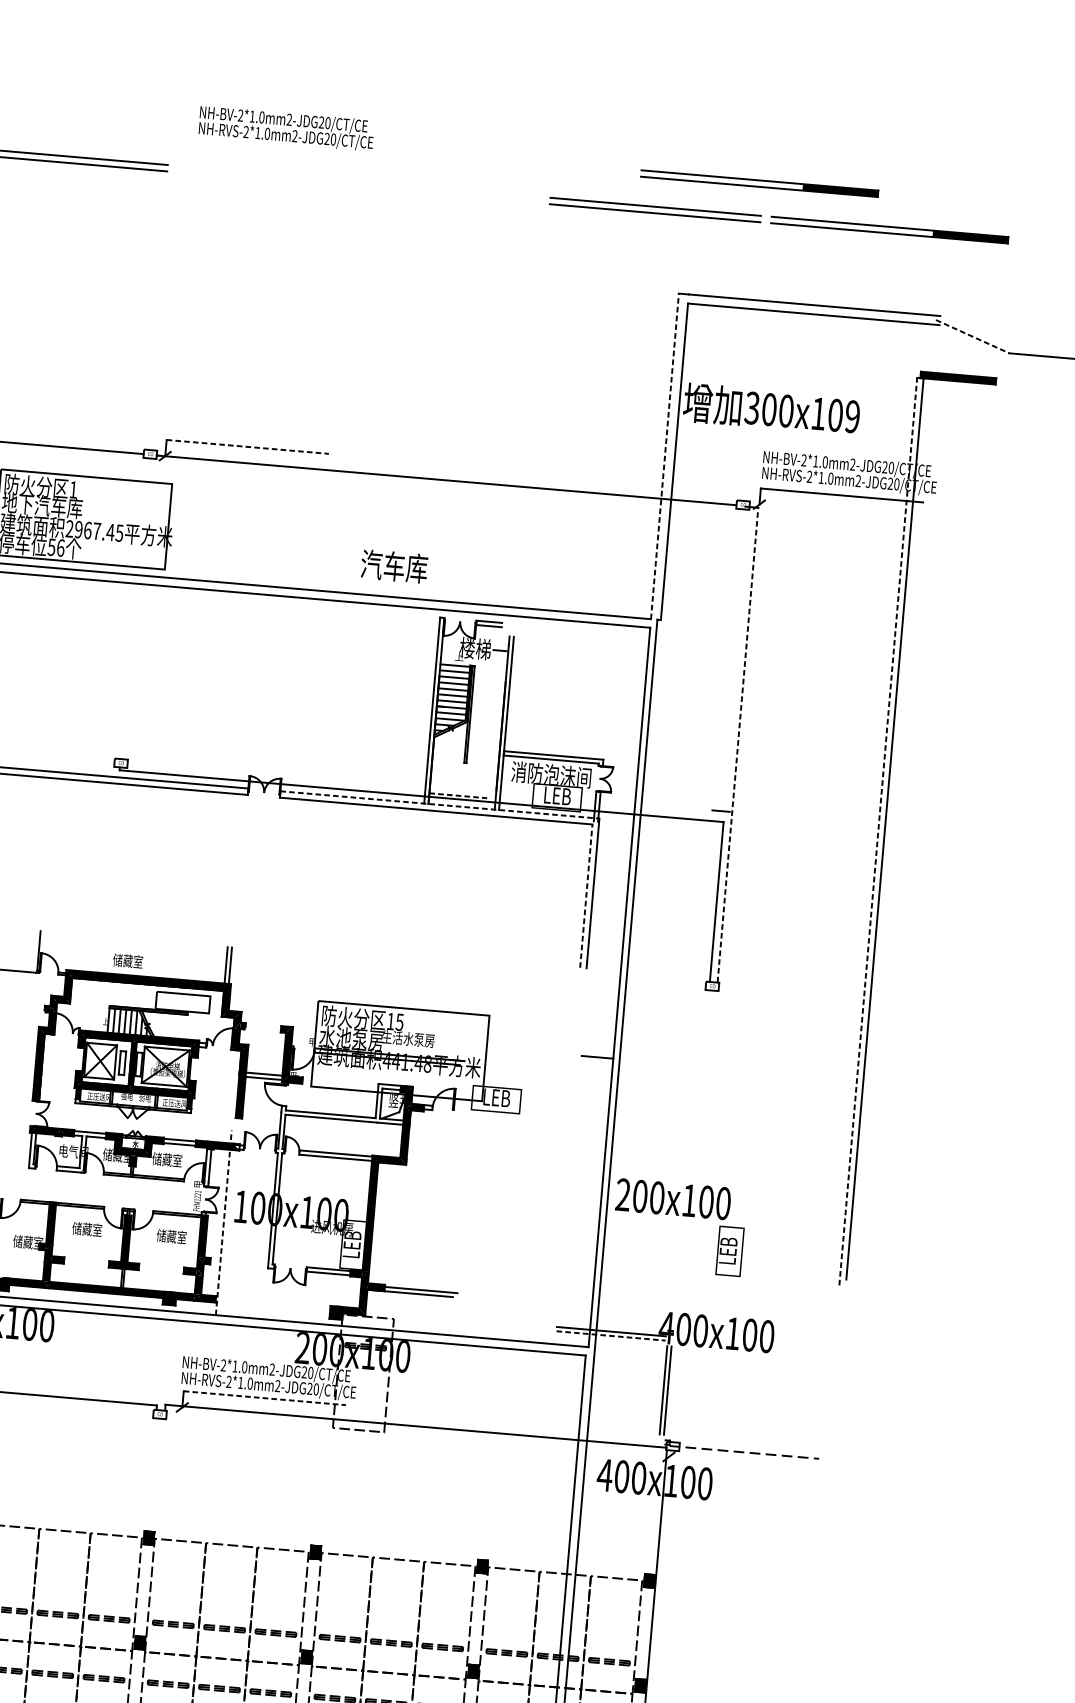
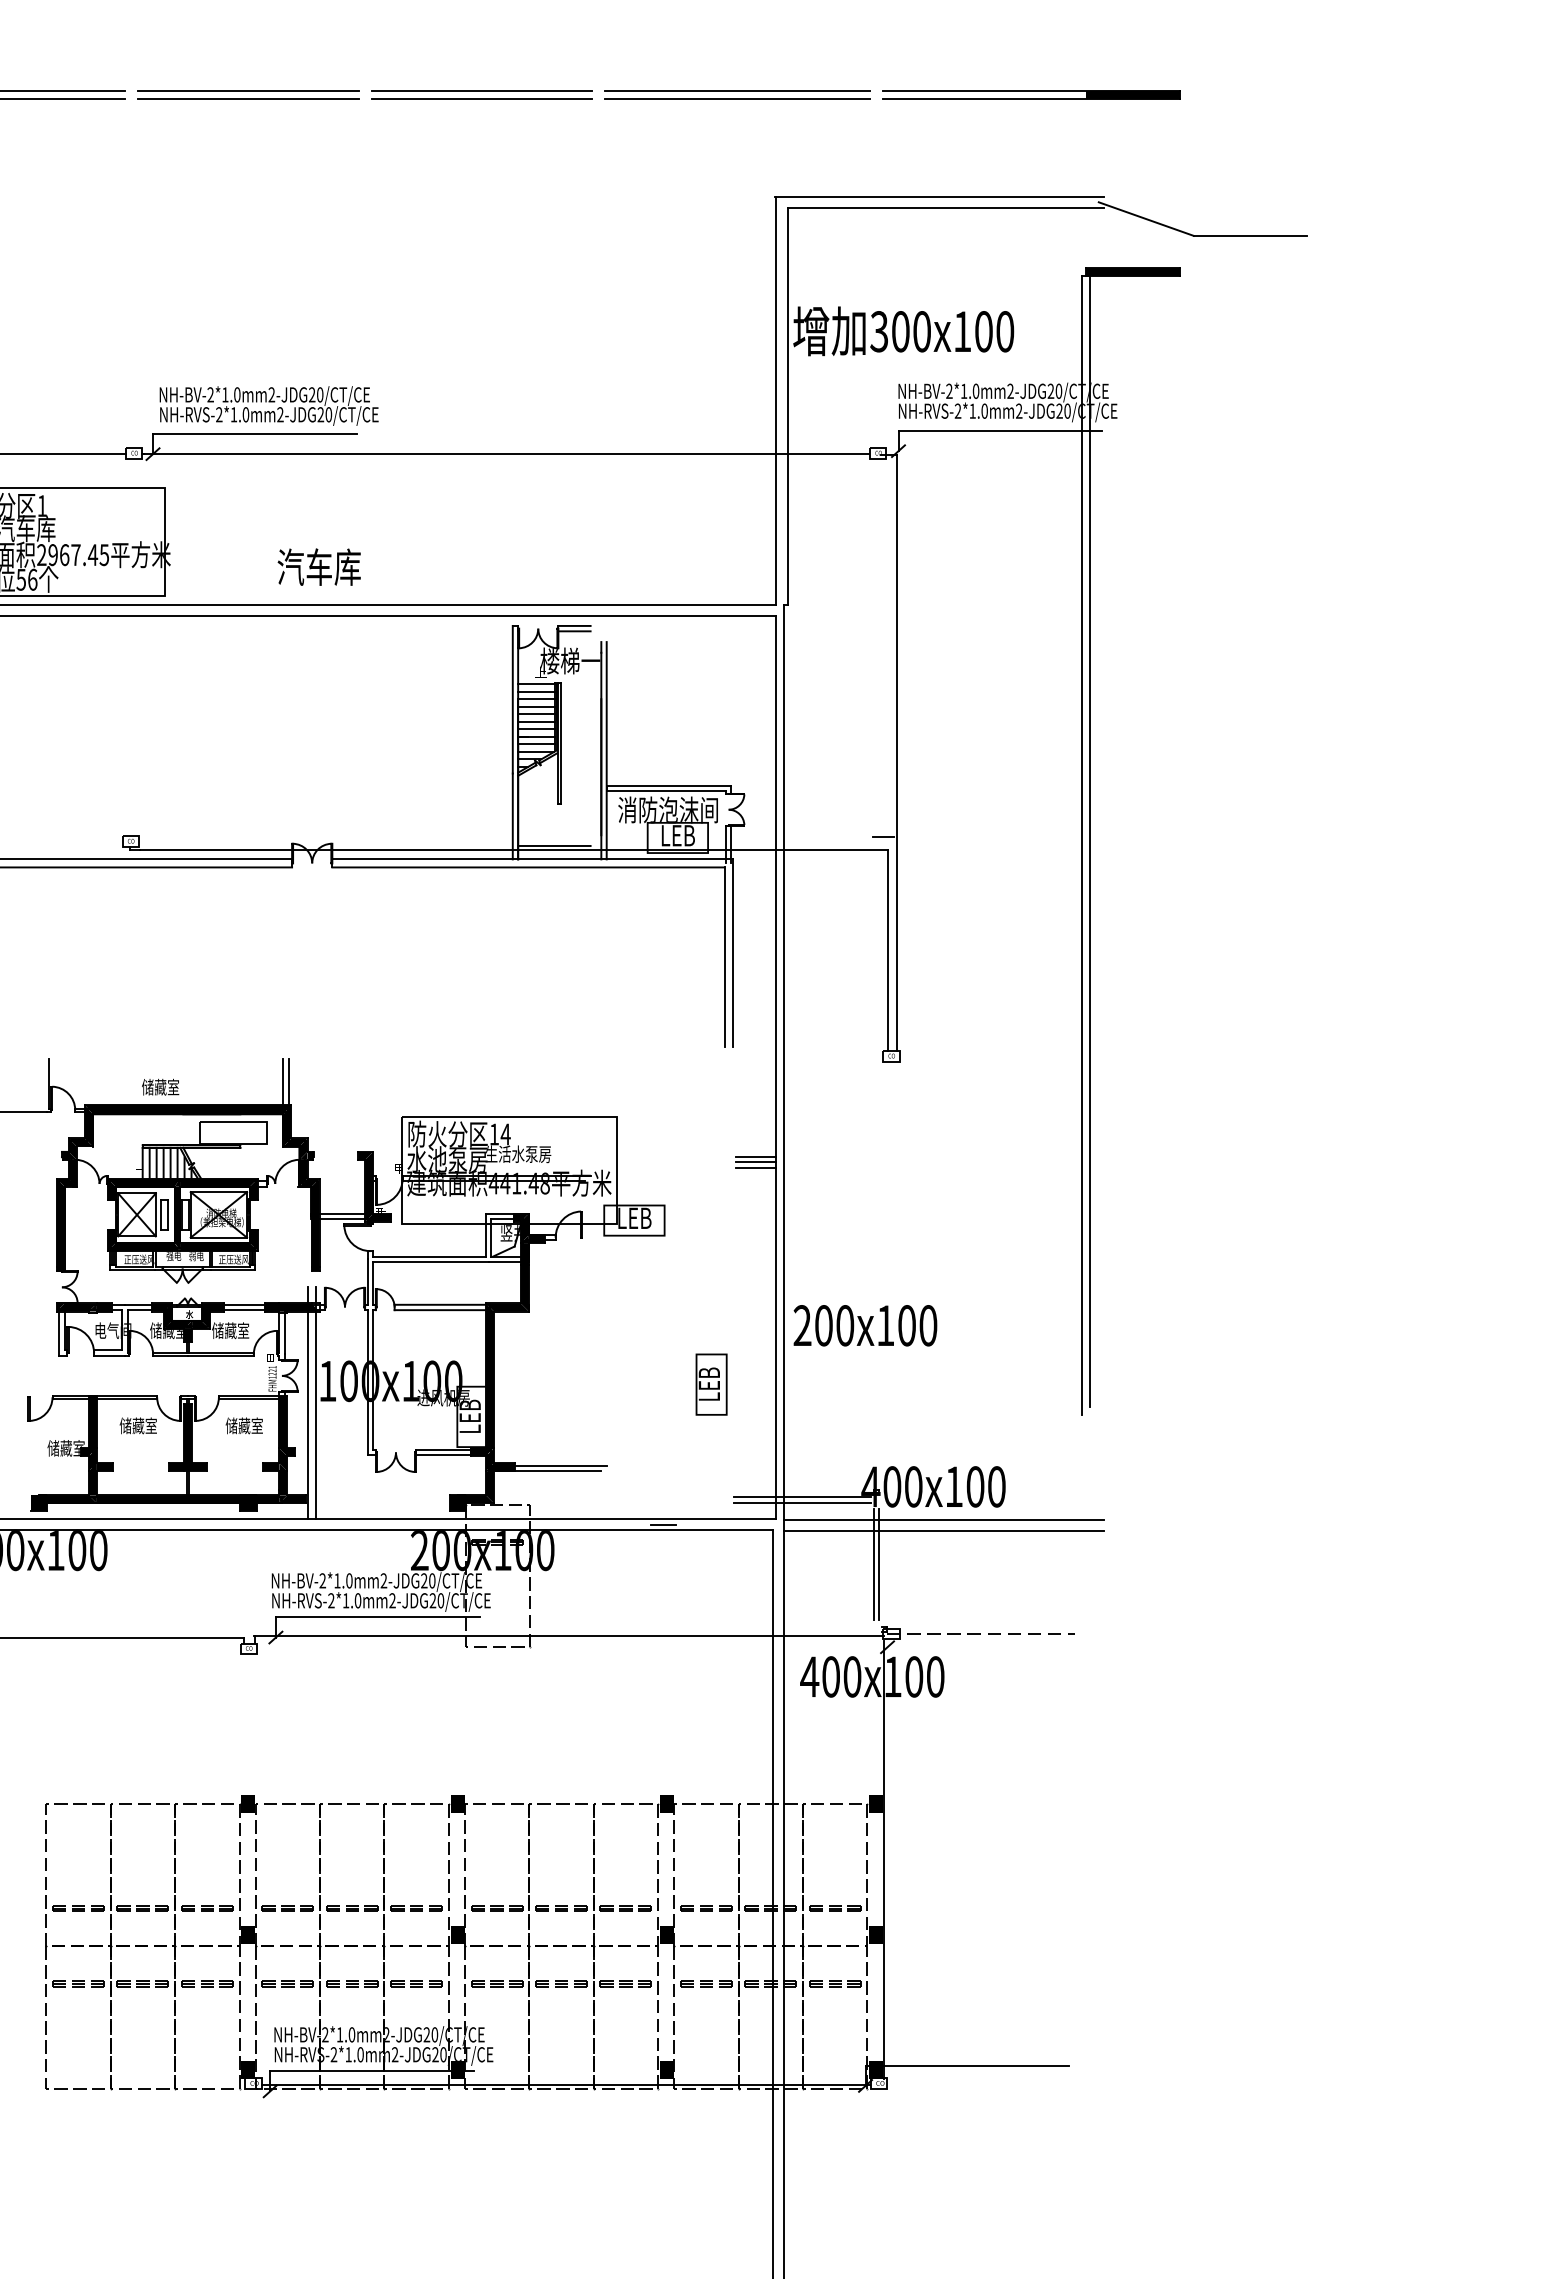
text: (286, 128) -> (268, 405), moved
line: (266, 173) -> (248, 91), added
line: (265, 180) -> (248, 99), added
part: (759, 183) -> (864, 50), removed
line: (451, 189) -> (481, 91), added
line: (451, 195) -> (481, 99), added
line: (972, 337) -> (1146, 219), dashed -> solid
text: (852, 416) -> (1005, 331), 300x109 -> 300x100
line: (247, 446) -> (254, 433), dashed -> solid
line: (664, 455) -> (775, 400), dashed -> solid
text: (393, 565) -> (318, 566), moved
line: (738, 744) -> (897, 752), dashed -> solid
line: (458, 795) -> (554, 845), dashed -> solid
line: (440, 805) -> (533, 859), dashed -> solid
line: (878, 831) -> (1081, 845), dashed -> solid
line: (586, 896) -> (724, 957), dashed -> solid
text: (399, 1022) -> (505, 1134), 15 -> 14
line: (596, 1061) -> (755, 1162), added
line: (596, 1065) -> (755, 1167), added
line: (223, 1223) -> (307, 1403), dashed -> solid
line: (229, 1223) -> (315, 1403), added
text: (729, 1251) -> (711, 1384), moved
line: (611, 1335) -> (802, 1502), dashed -> solid
line: (498, 1343) -> (663, 1524), added
line: (722, 1359) -> (943, 1520), added
line: (721, 1367) -> (943, 1530), added
line: (264, 1398) -> (377, 1617), dashed -> solid

